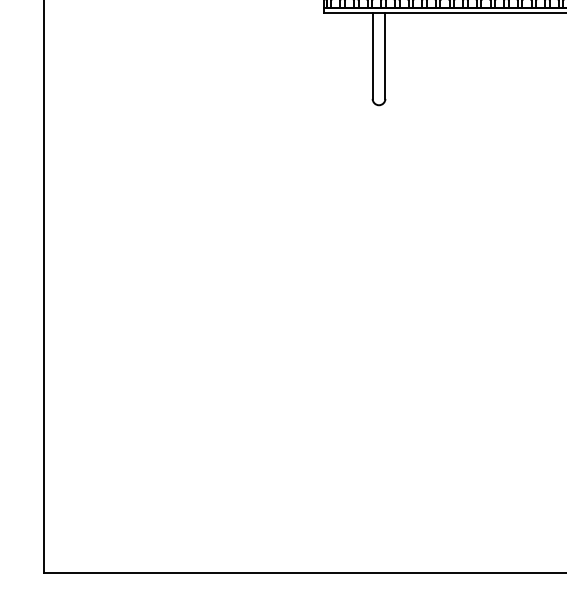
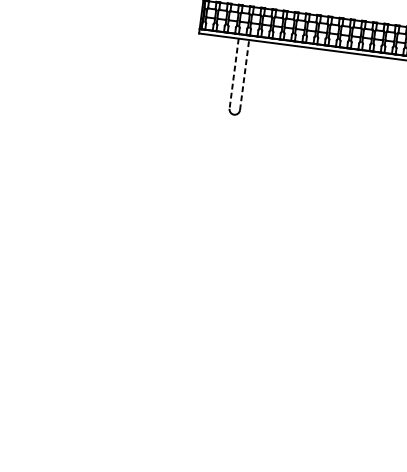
line: (372, 56) -> (233, 74), solid -> dashed
line: (385, 56) -> (244, 75), solid -> dashed

